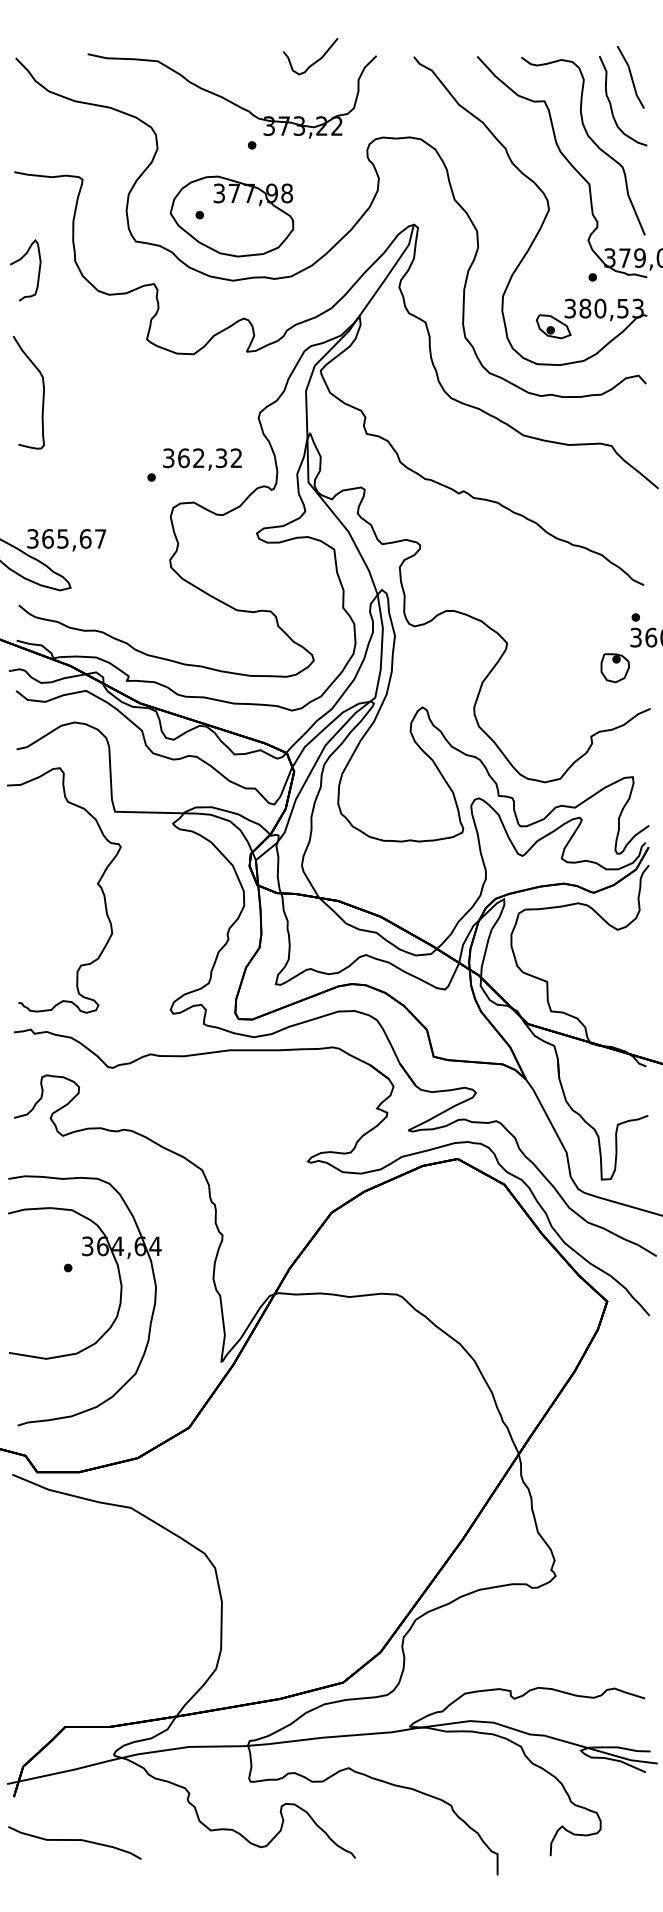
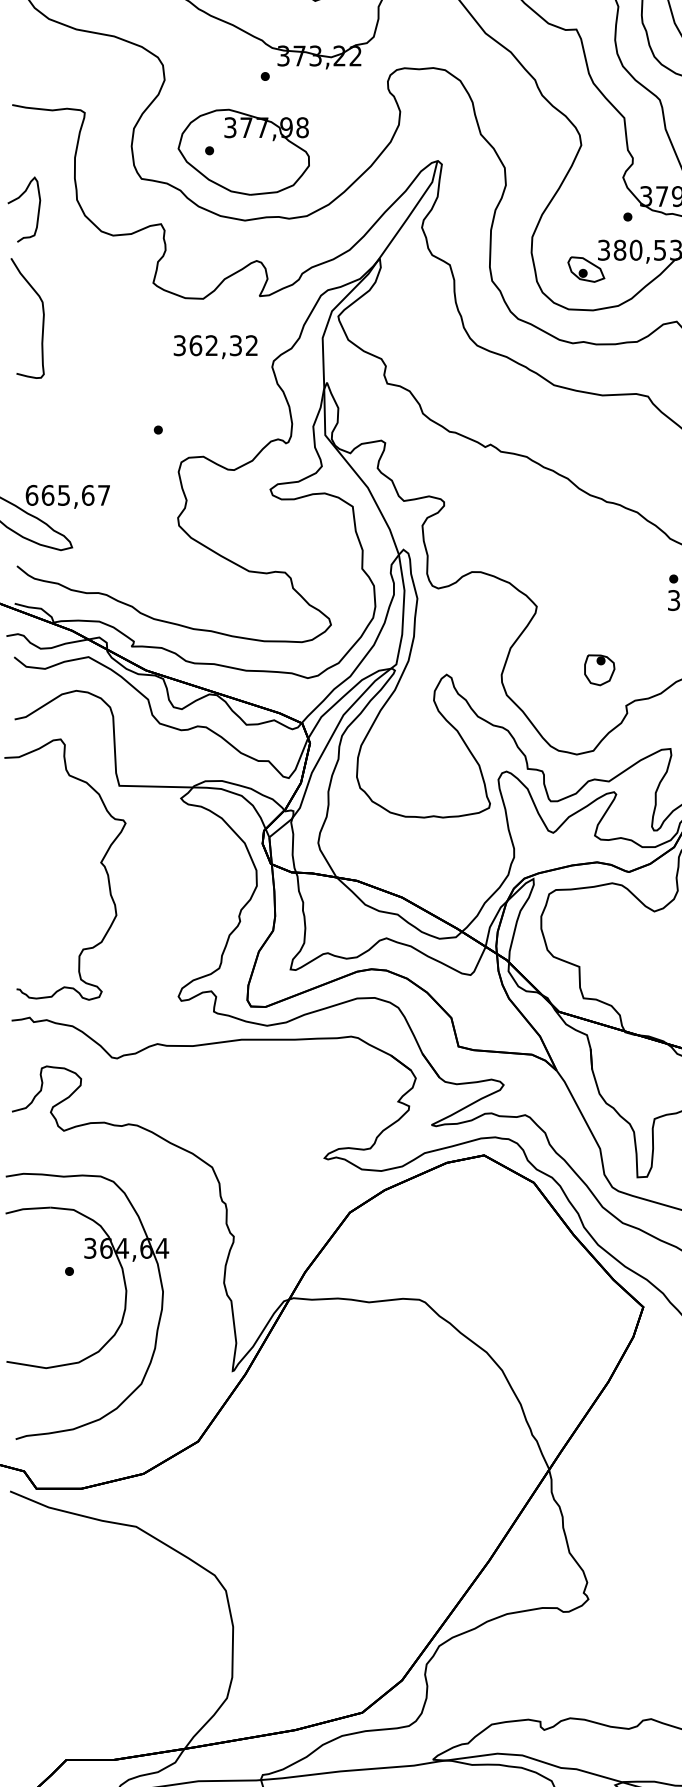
curve: (42, 394) -> (42, 320), moved
text: (202, 459) -> (215, 347), moved
text: (32, 538) -> (31, 494), 365,67 -> 665,67
part: (614, 668) -> (598, 670), moved

